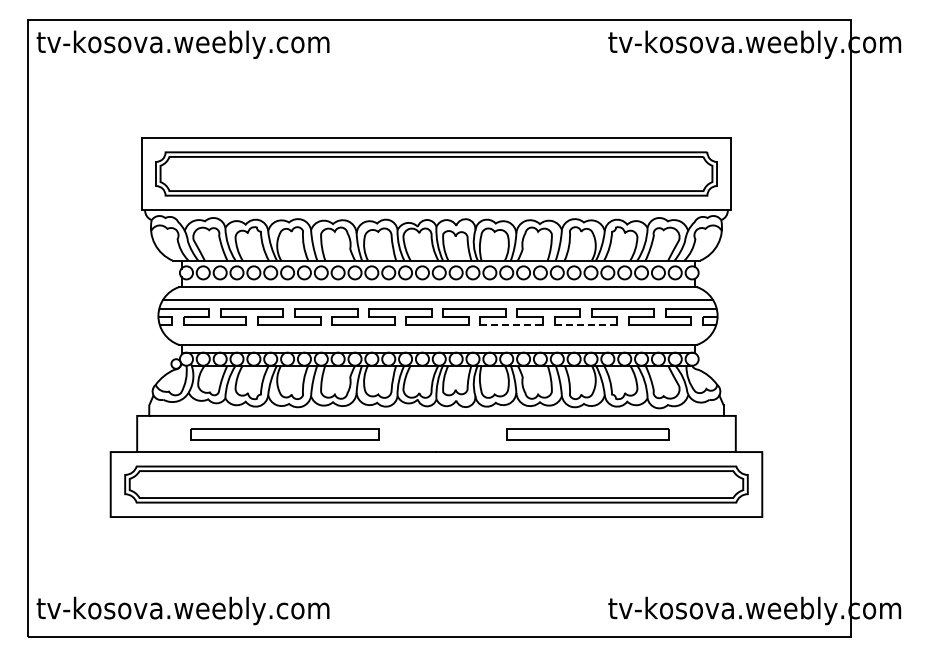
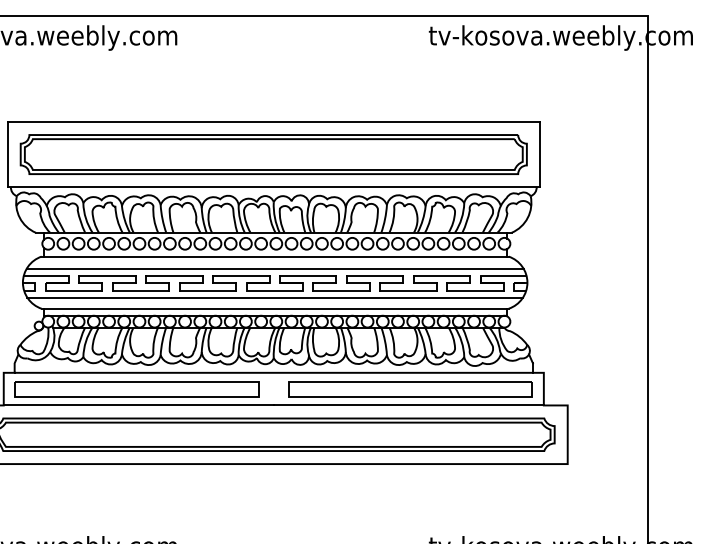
line: (512, 324) -> (342, 290), dashed -> solid
line: (586, 324) -> (409, 290), dashed -> solid
line: (437, 332) -> (274, 297), added
part: (284, 434) -> (136, 389), size x1.43
part: (587, 434) -> (410, 389), size x1.67

